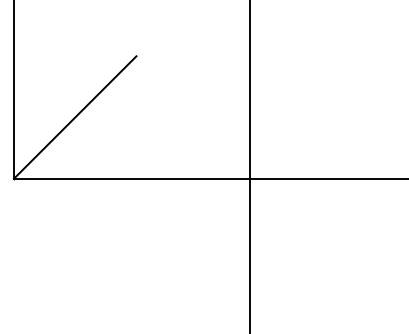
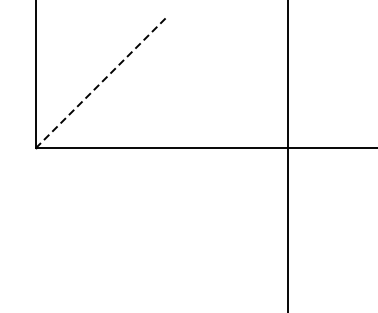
line: (75, 117) -> (101, 82), solid -> dashed

